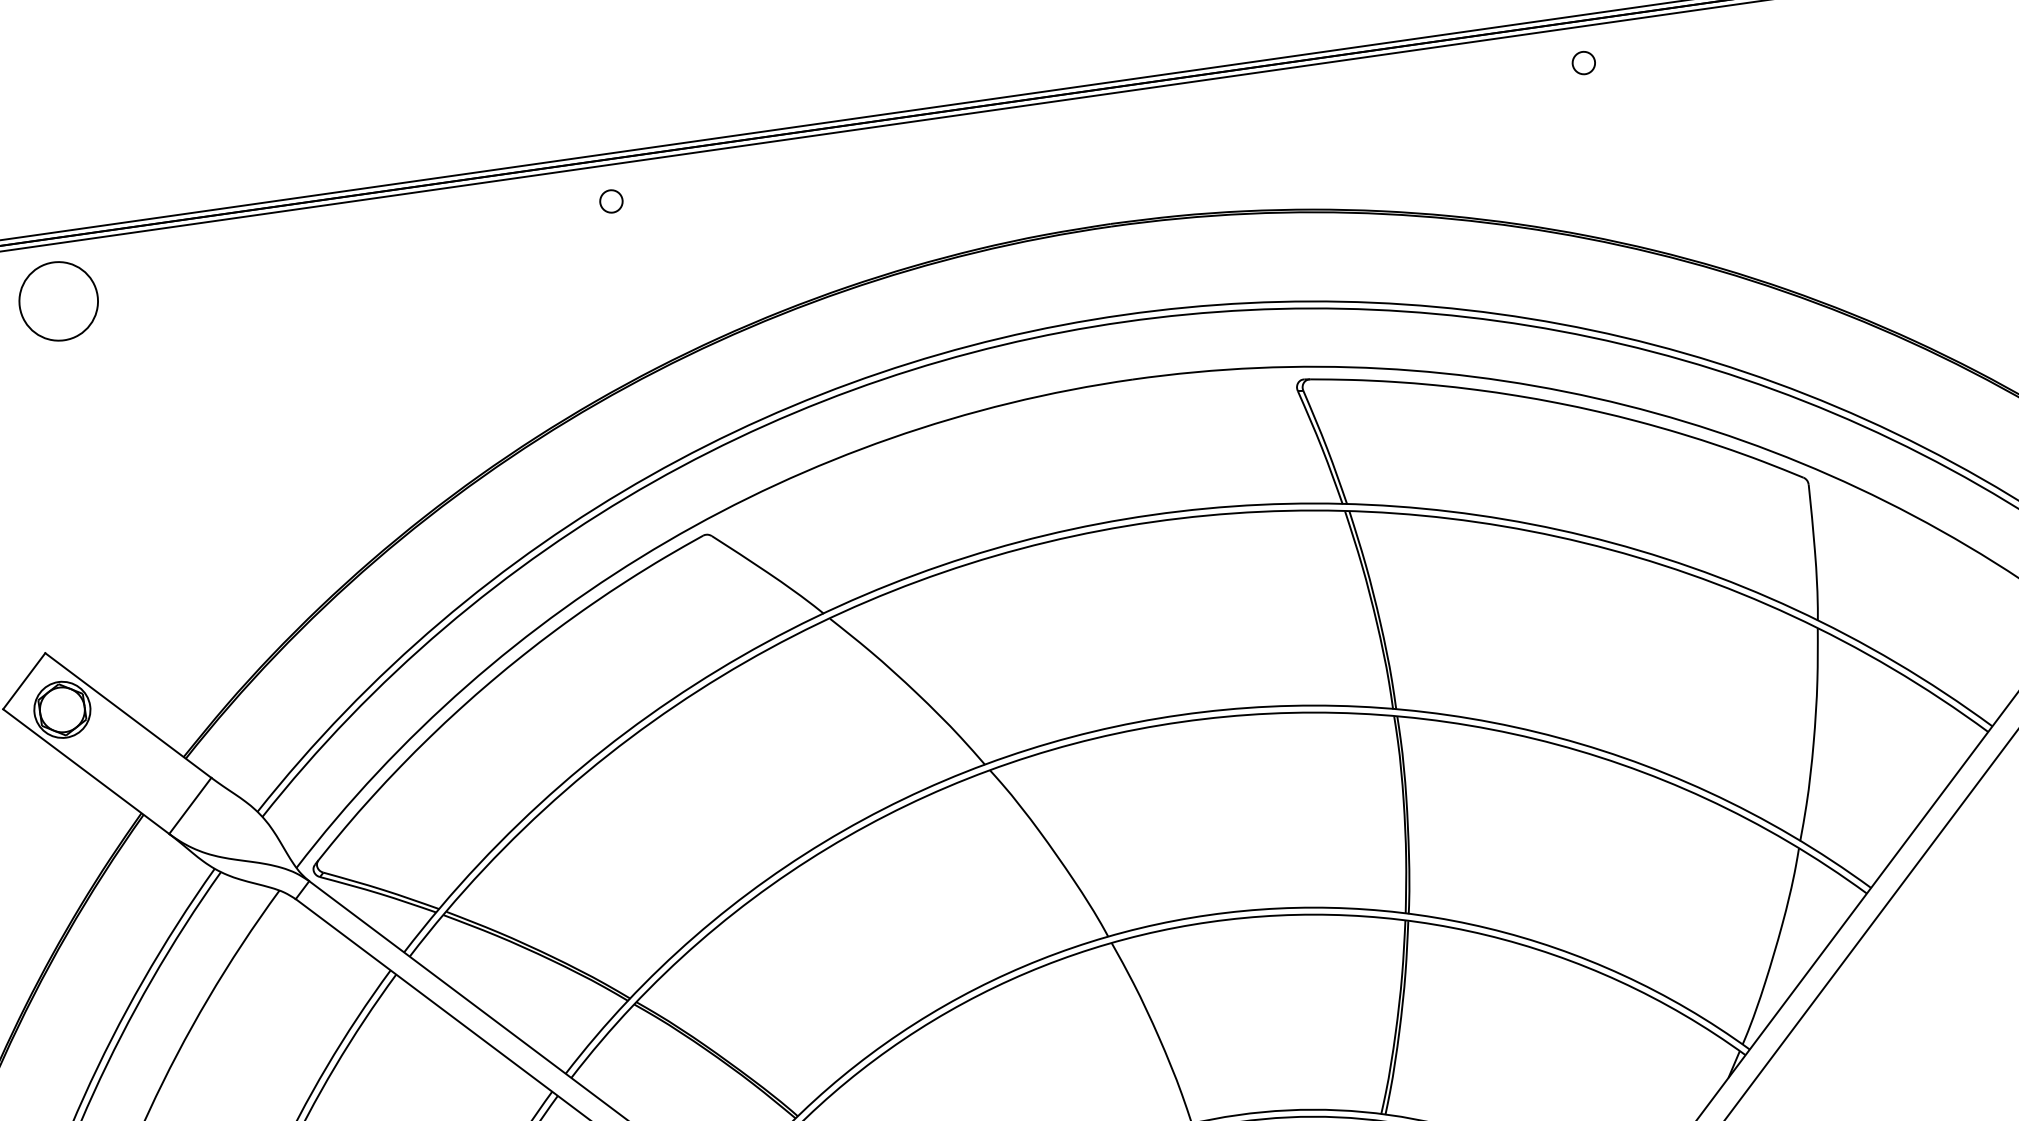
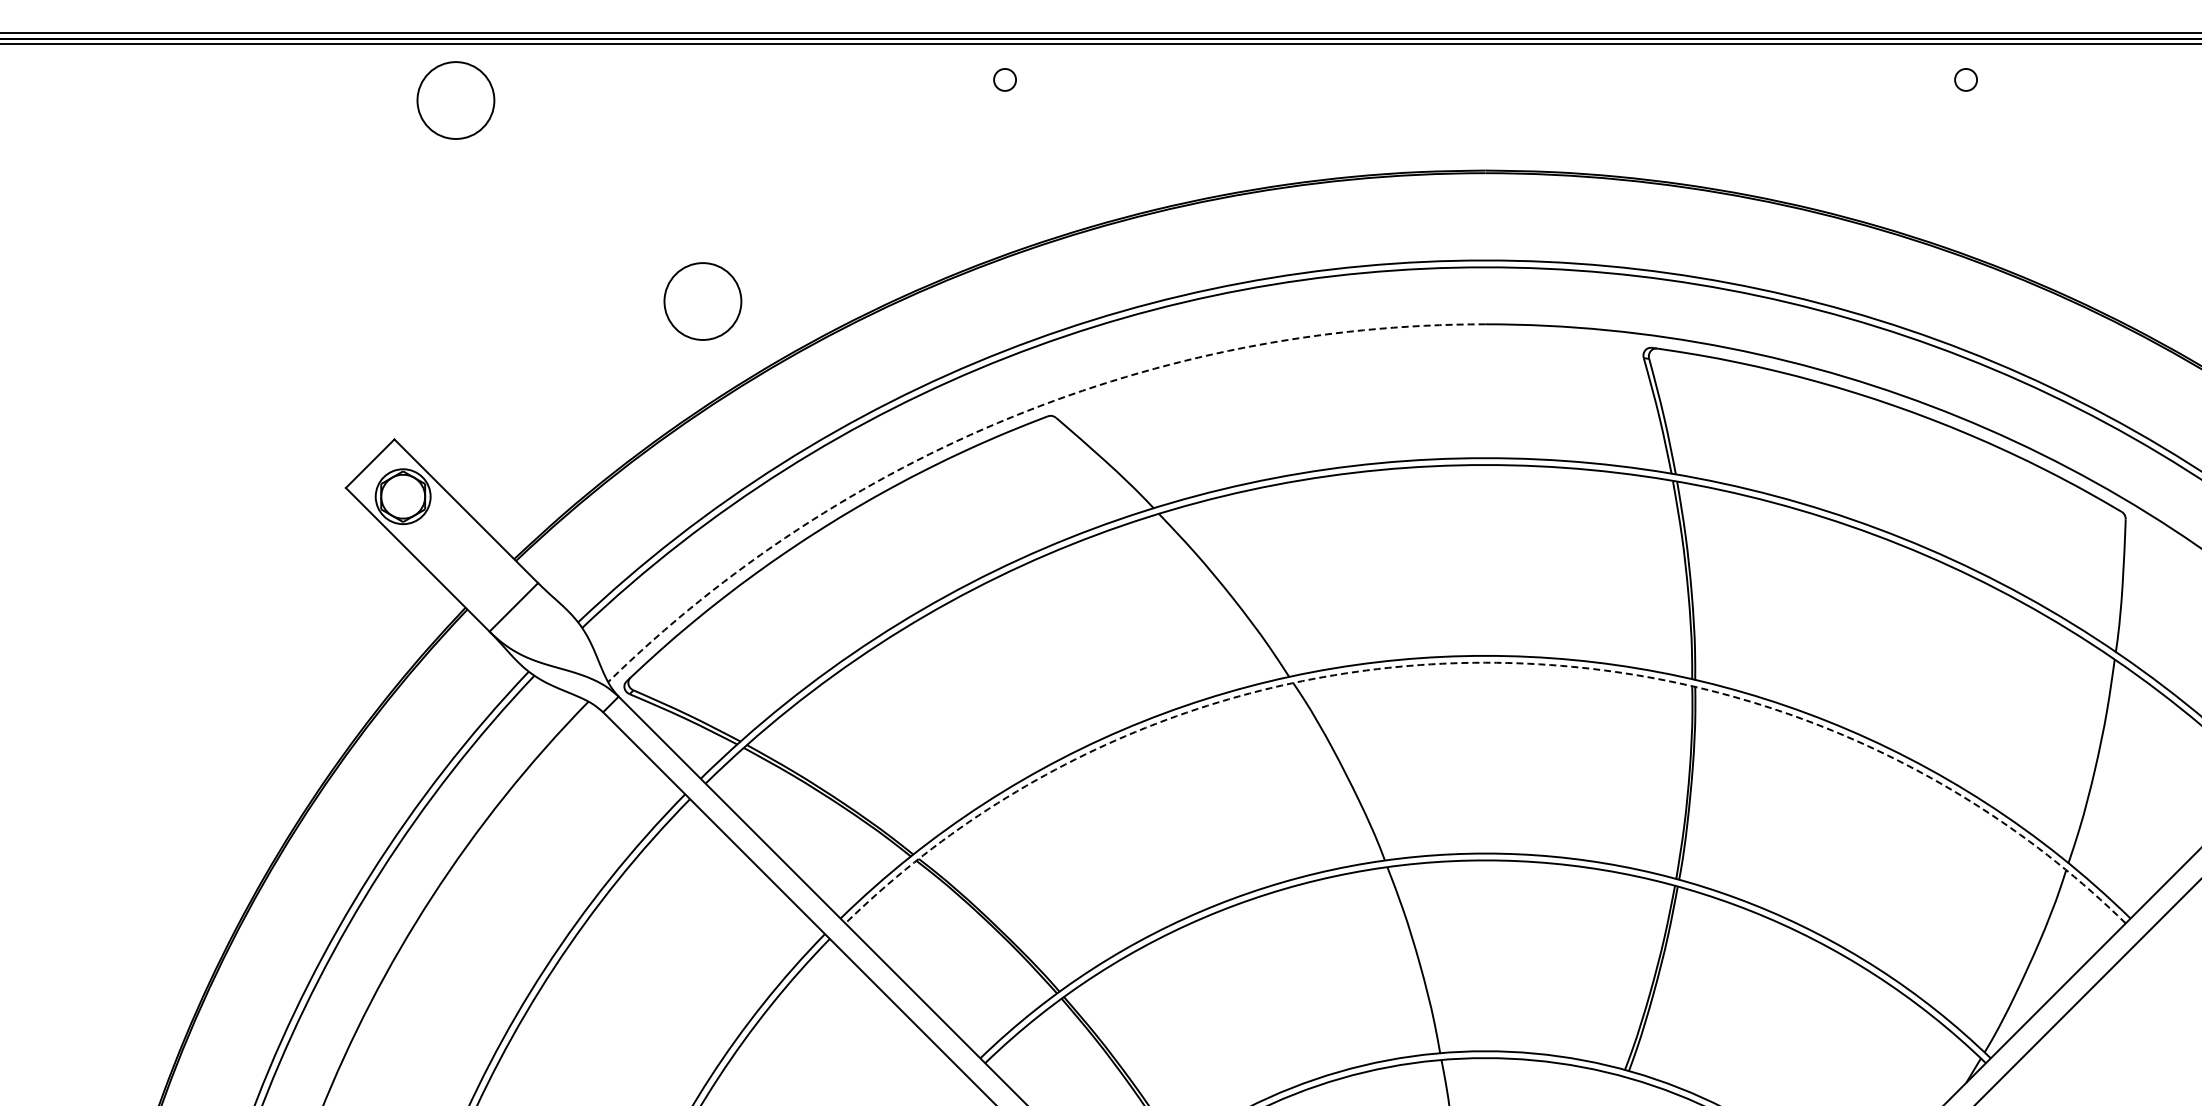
circle: (337, 469) -> (702, 301), added
arc: (666, 542) -> (1011, 417), solid -> dashed
arc: (1181, 721) -> (1485, 662), solid -> dashed

